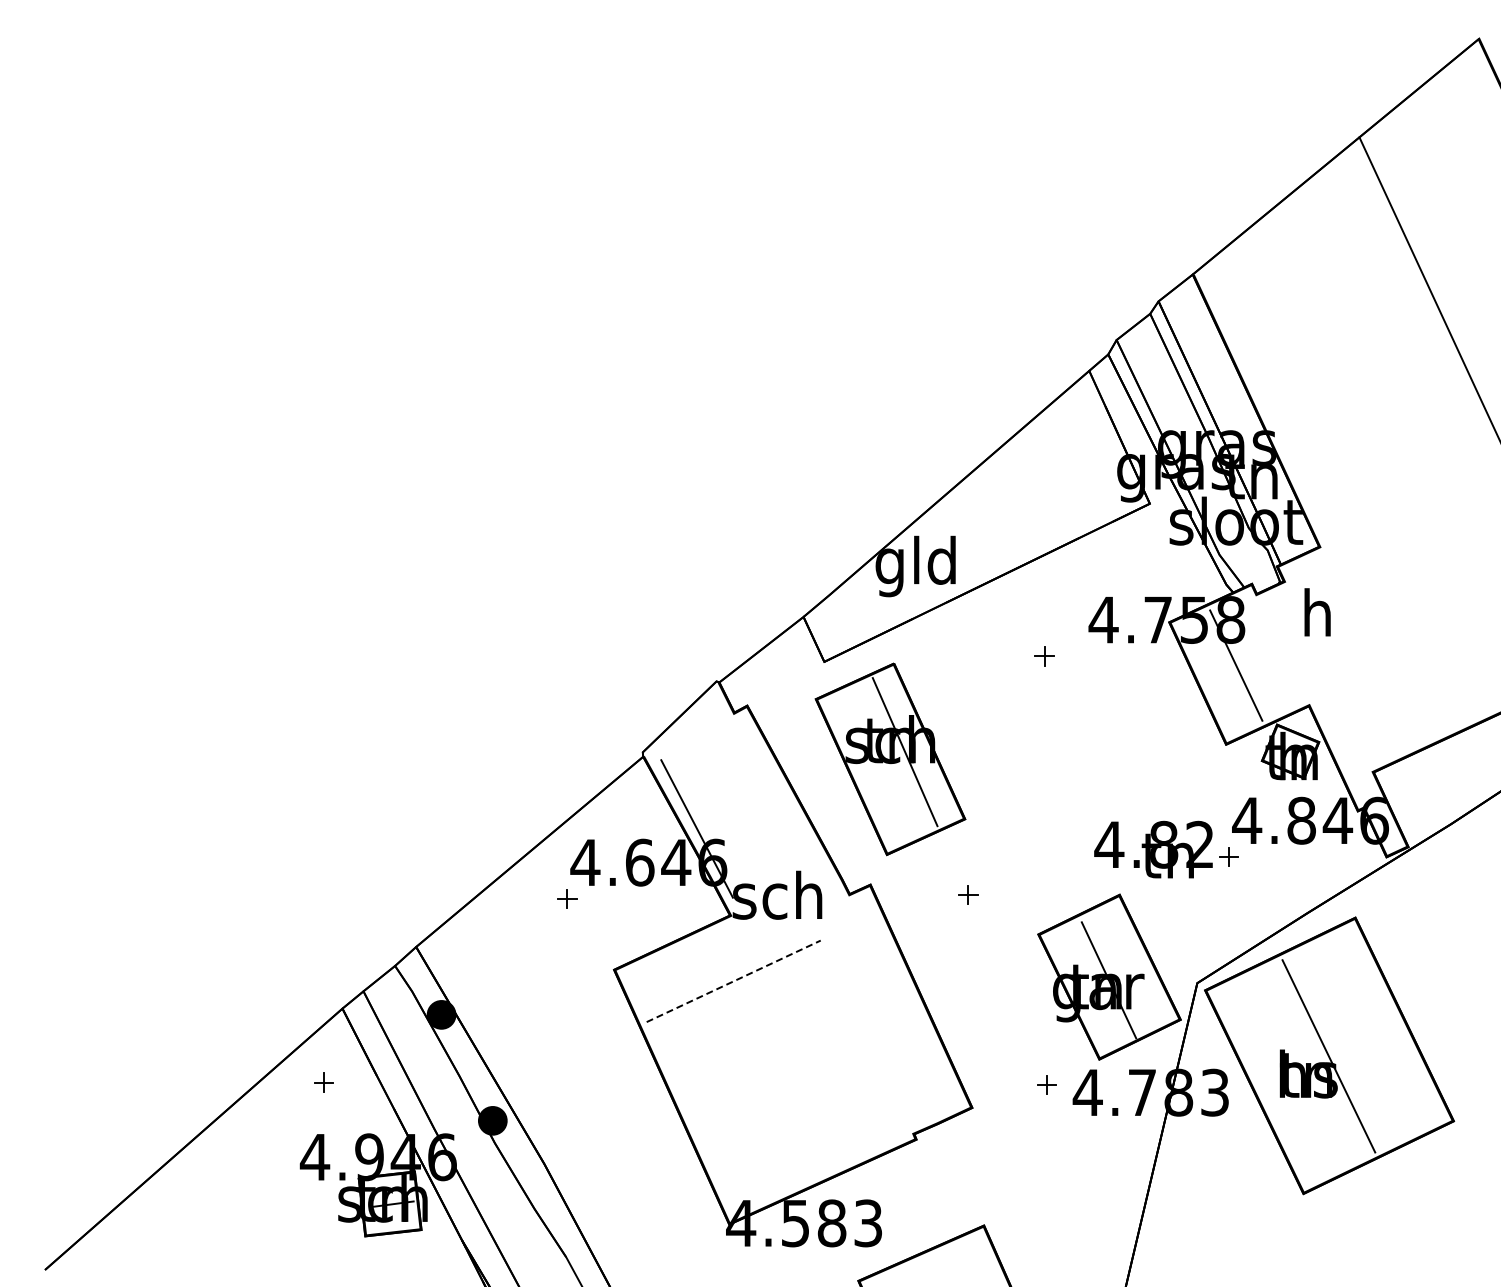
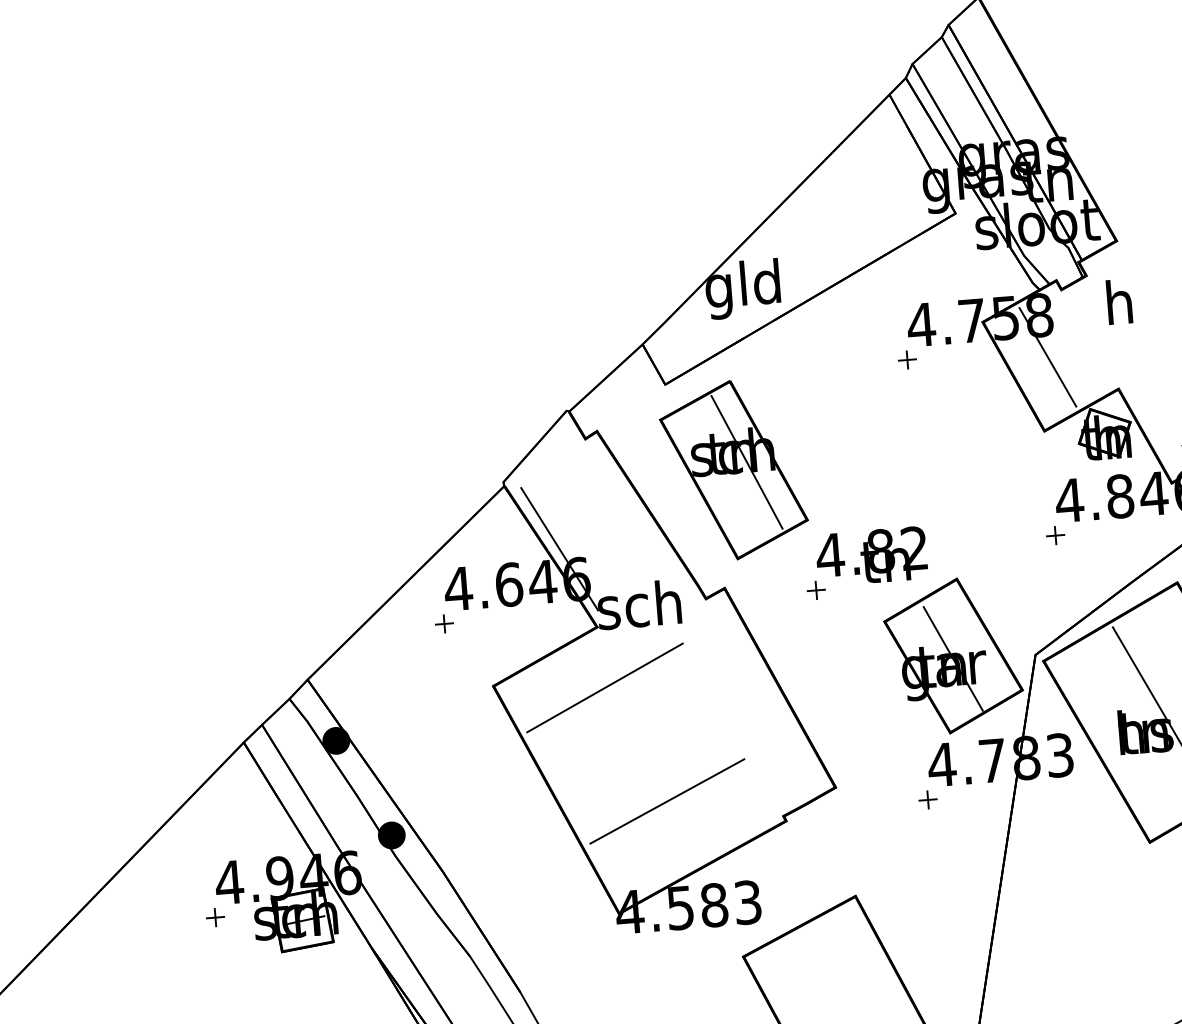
part: (1044, 656) -> (907, 360), moved
text: (1153, 849) -> (871, 556), moved
line: (734, 981) -> (605, 688), dashed -> solid
part: (323, 1082) -> (214, 917), moved
part: (1046, 1084) -> (927, 799), moved
line: (790, 1107) -> (667, 800), added

